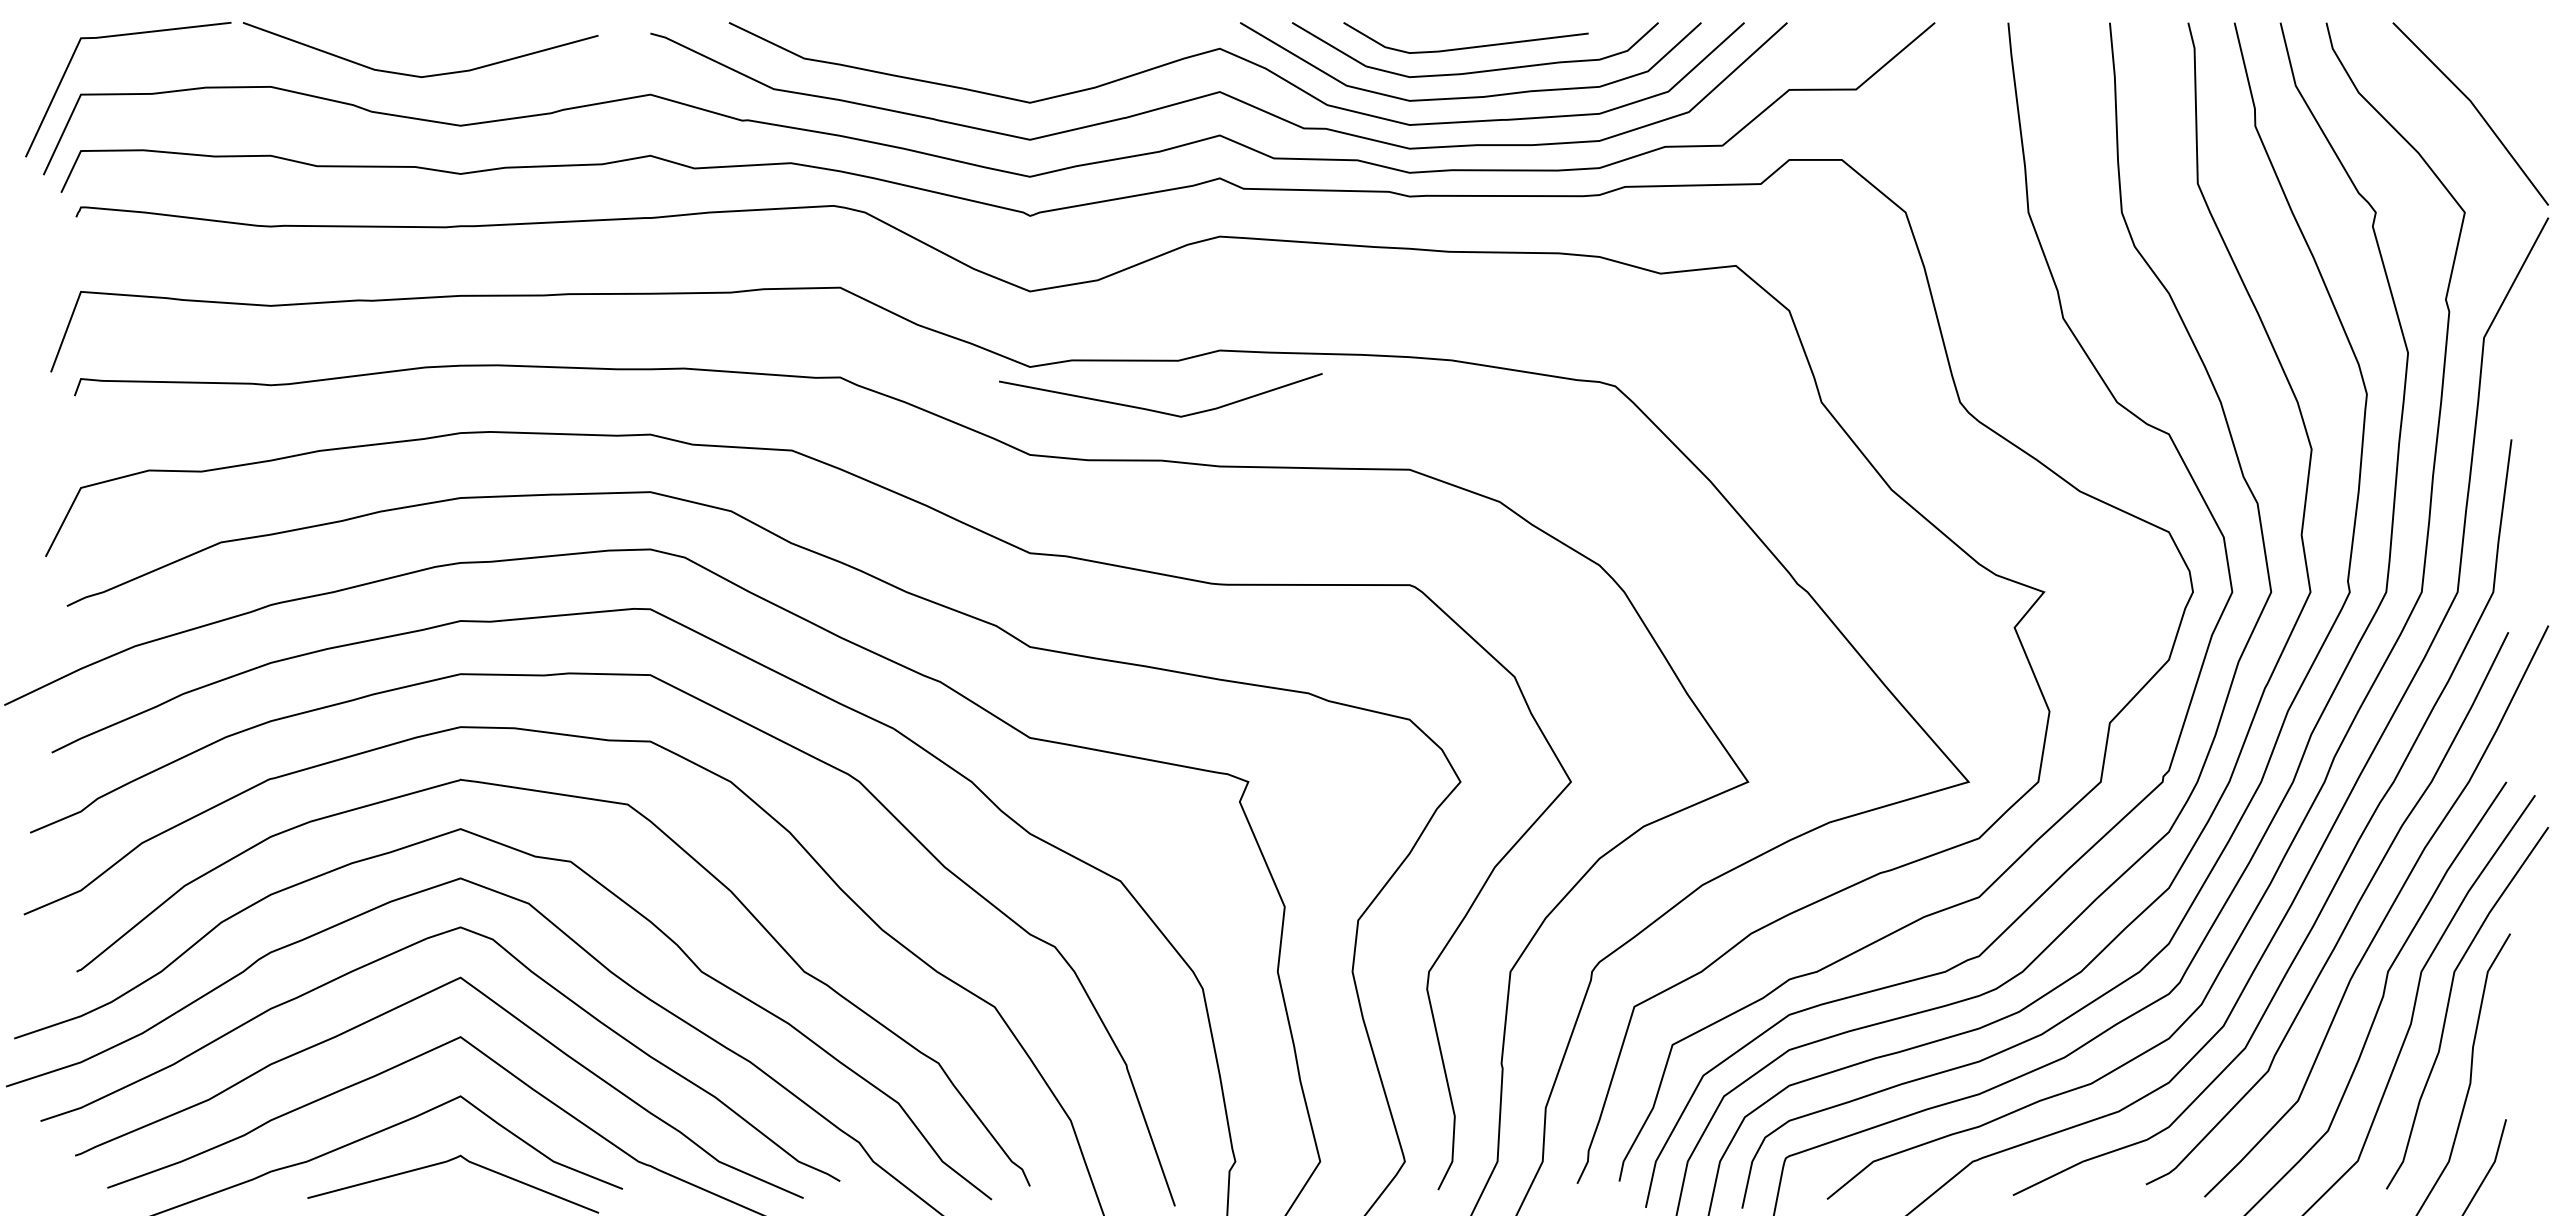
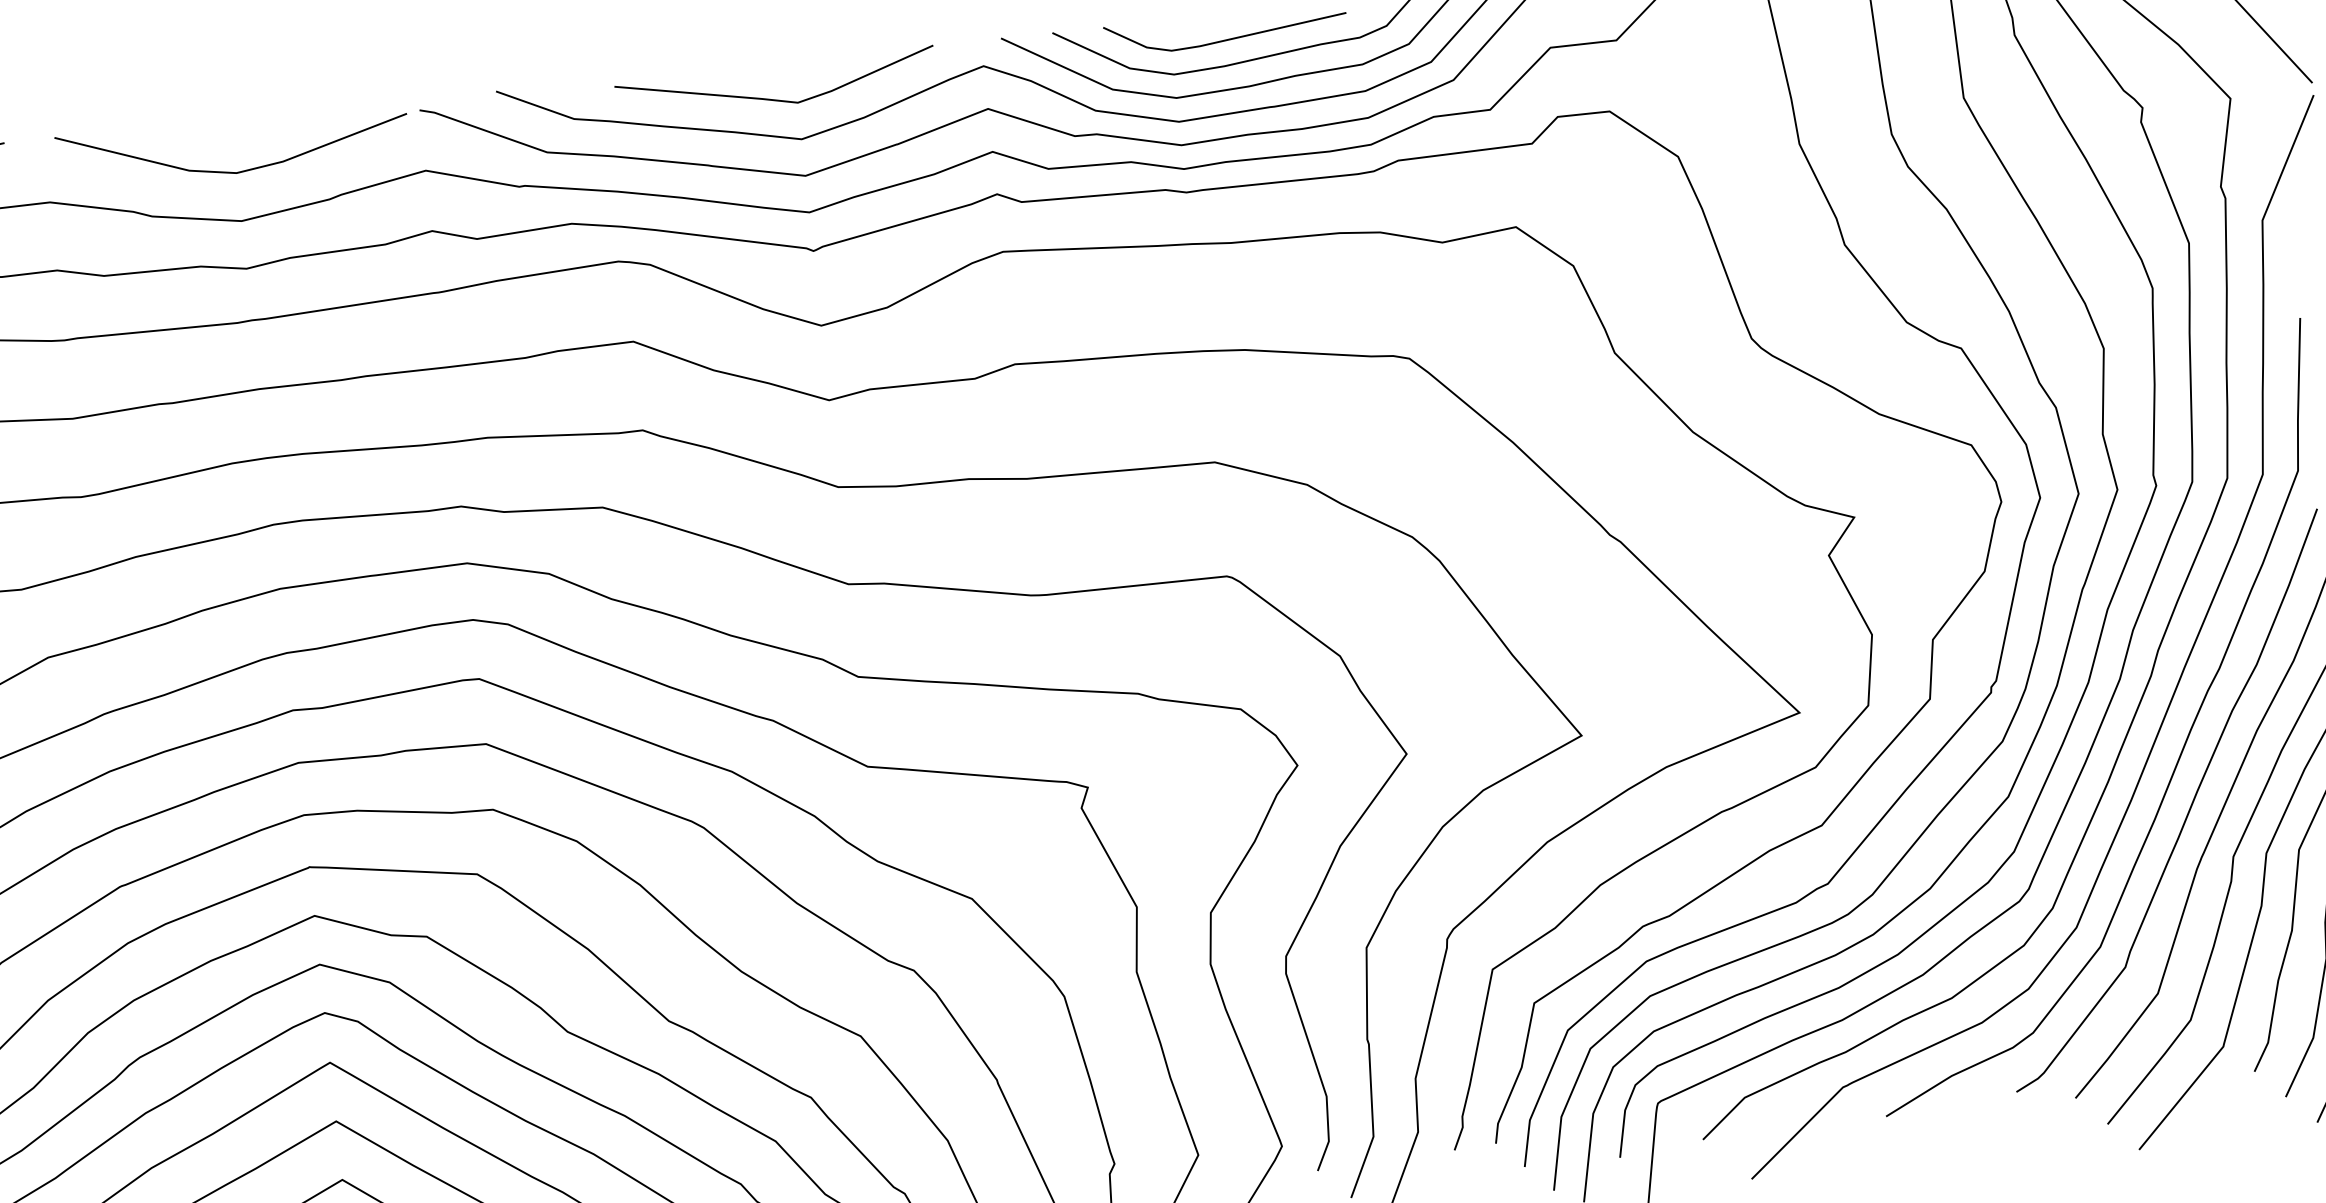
line: (418, 75) -> (233, 171), moved
line: (1157, 410) -> (773, 98), moved

